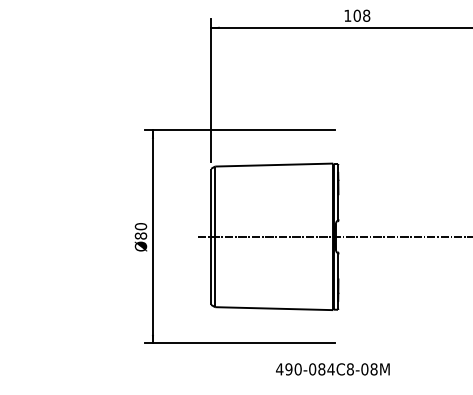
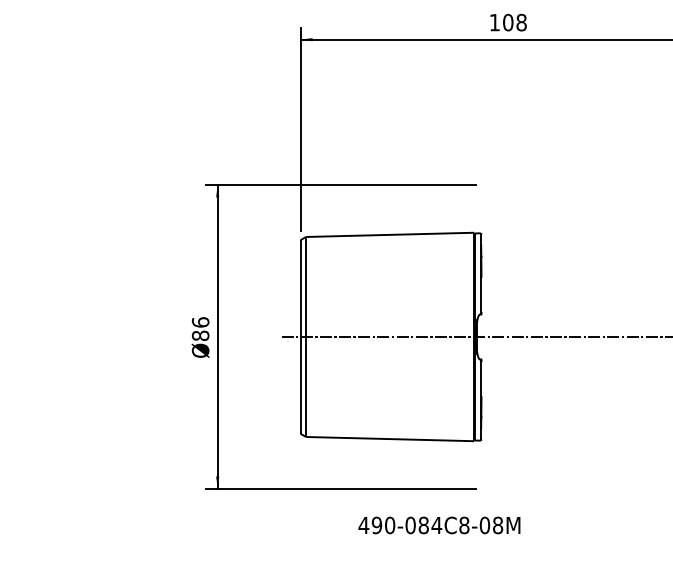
text: (140, 226) -> (199, 322), Ø80 -> Ø86
text: (332, 369) -> (438, 525), moved

